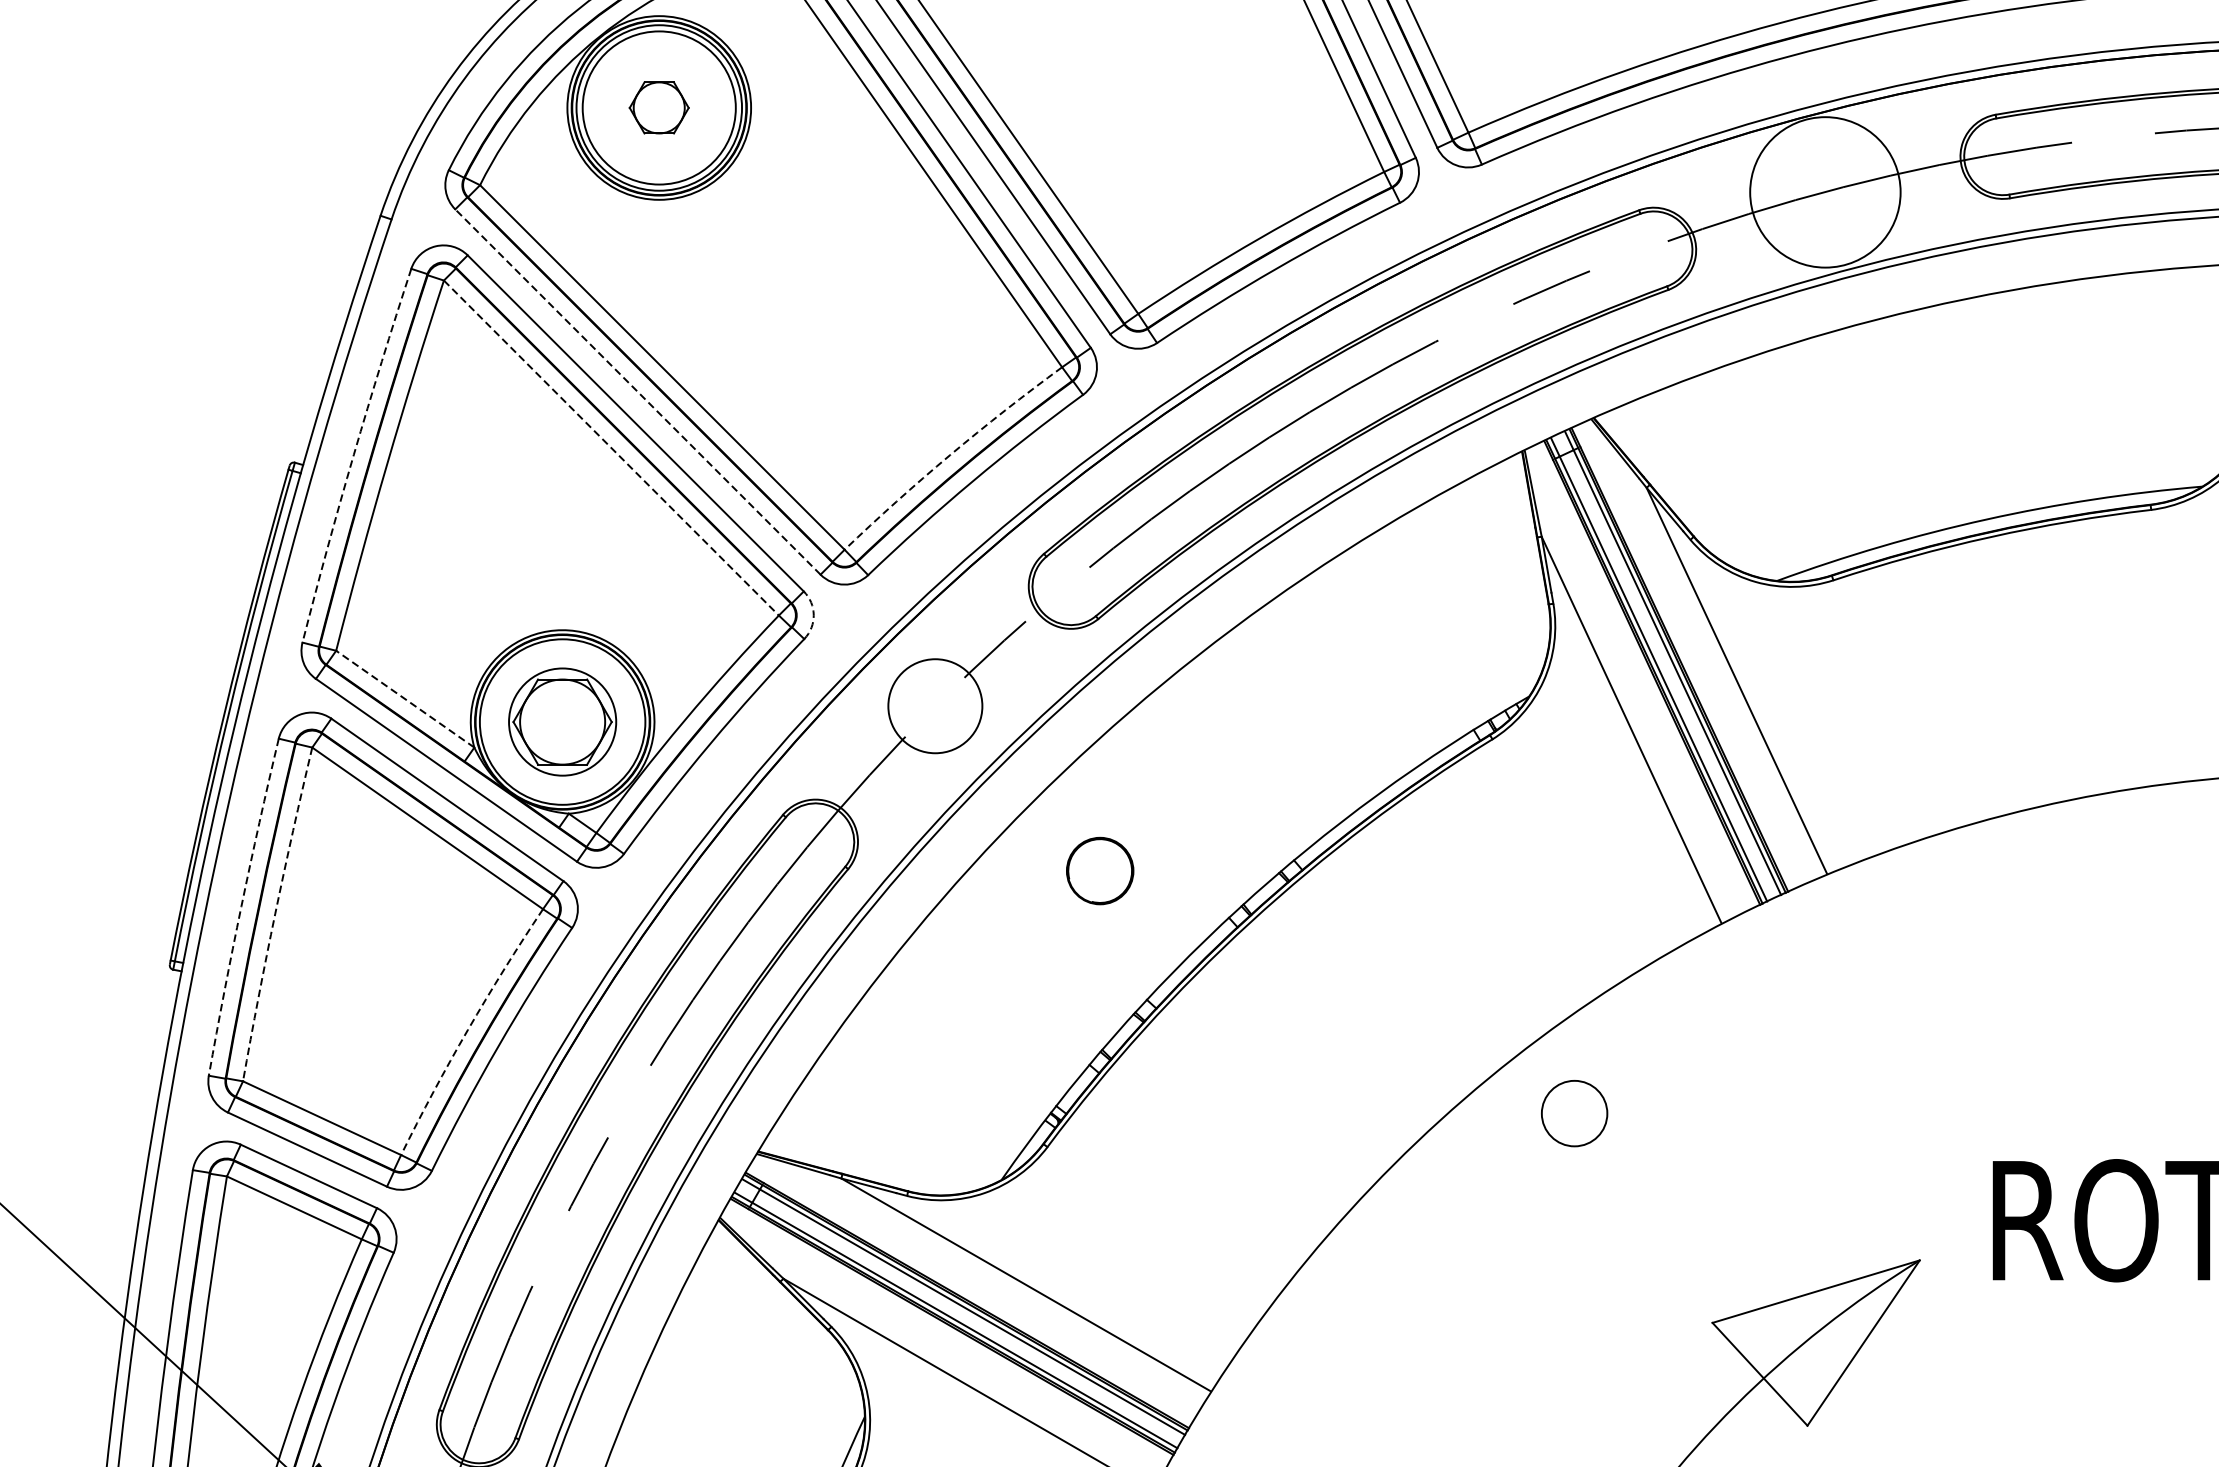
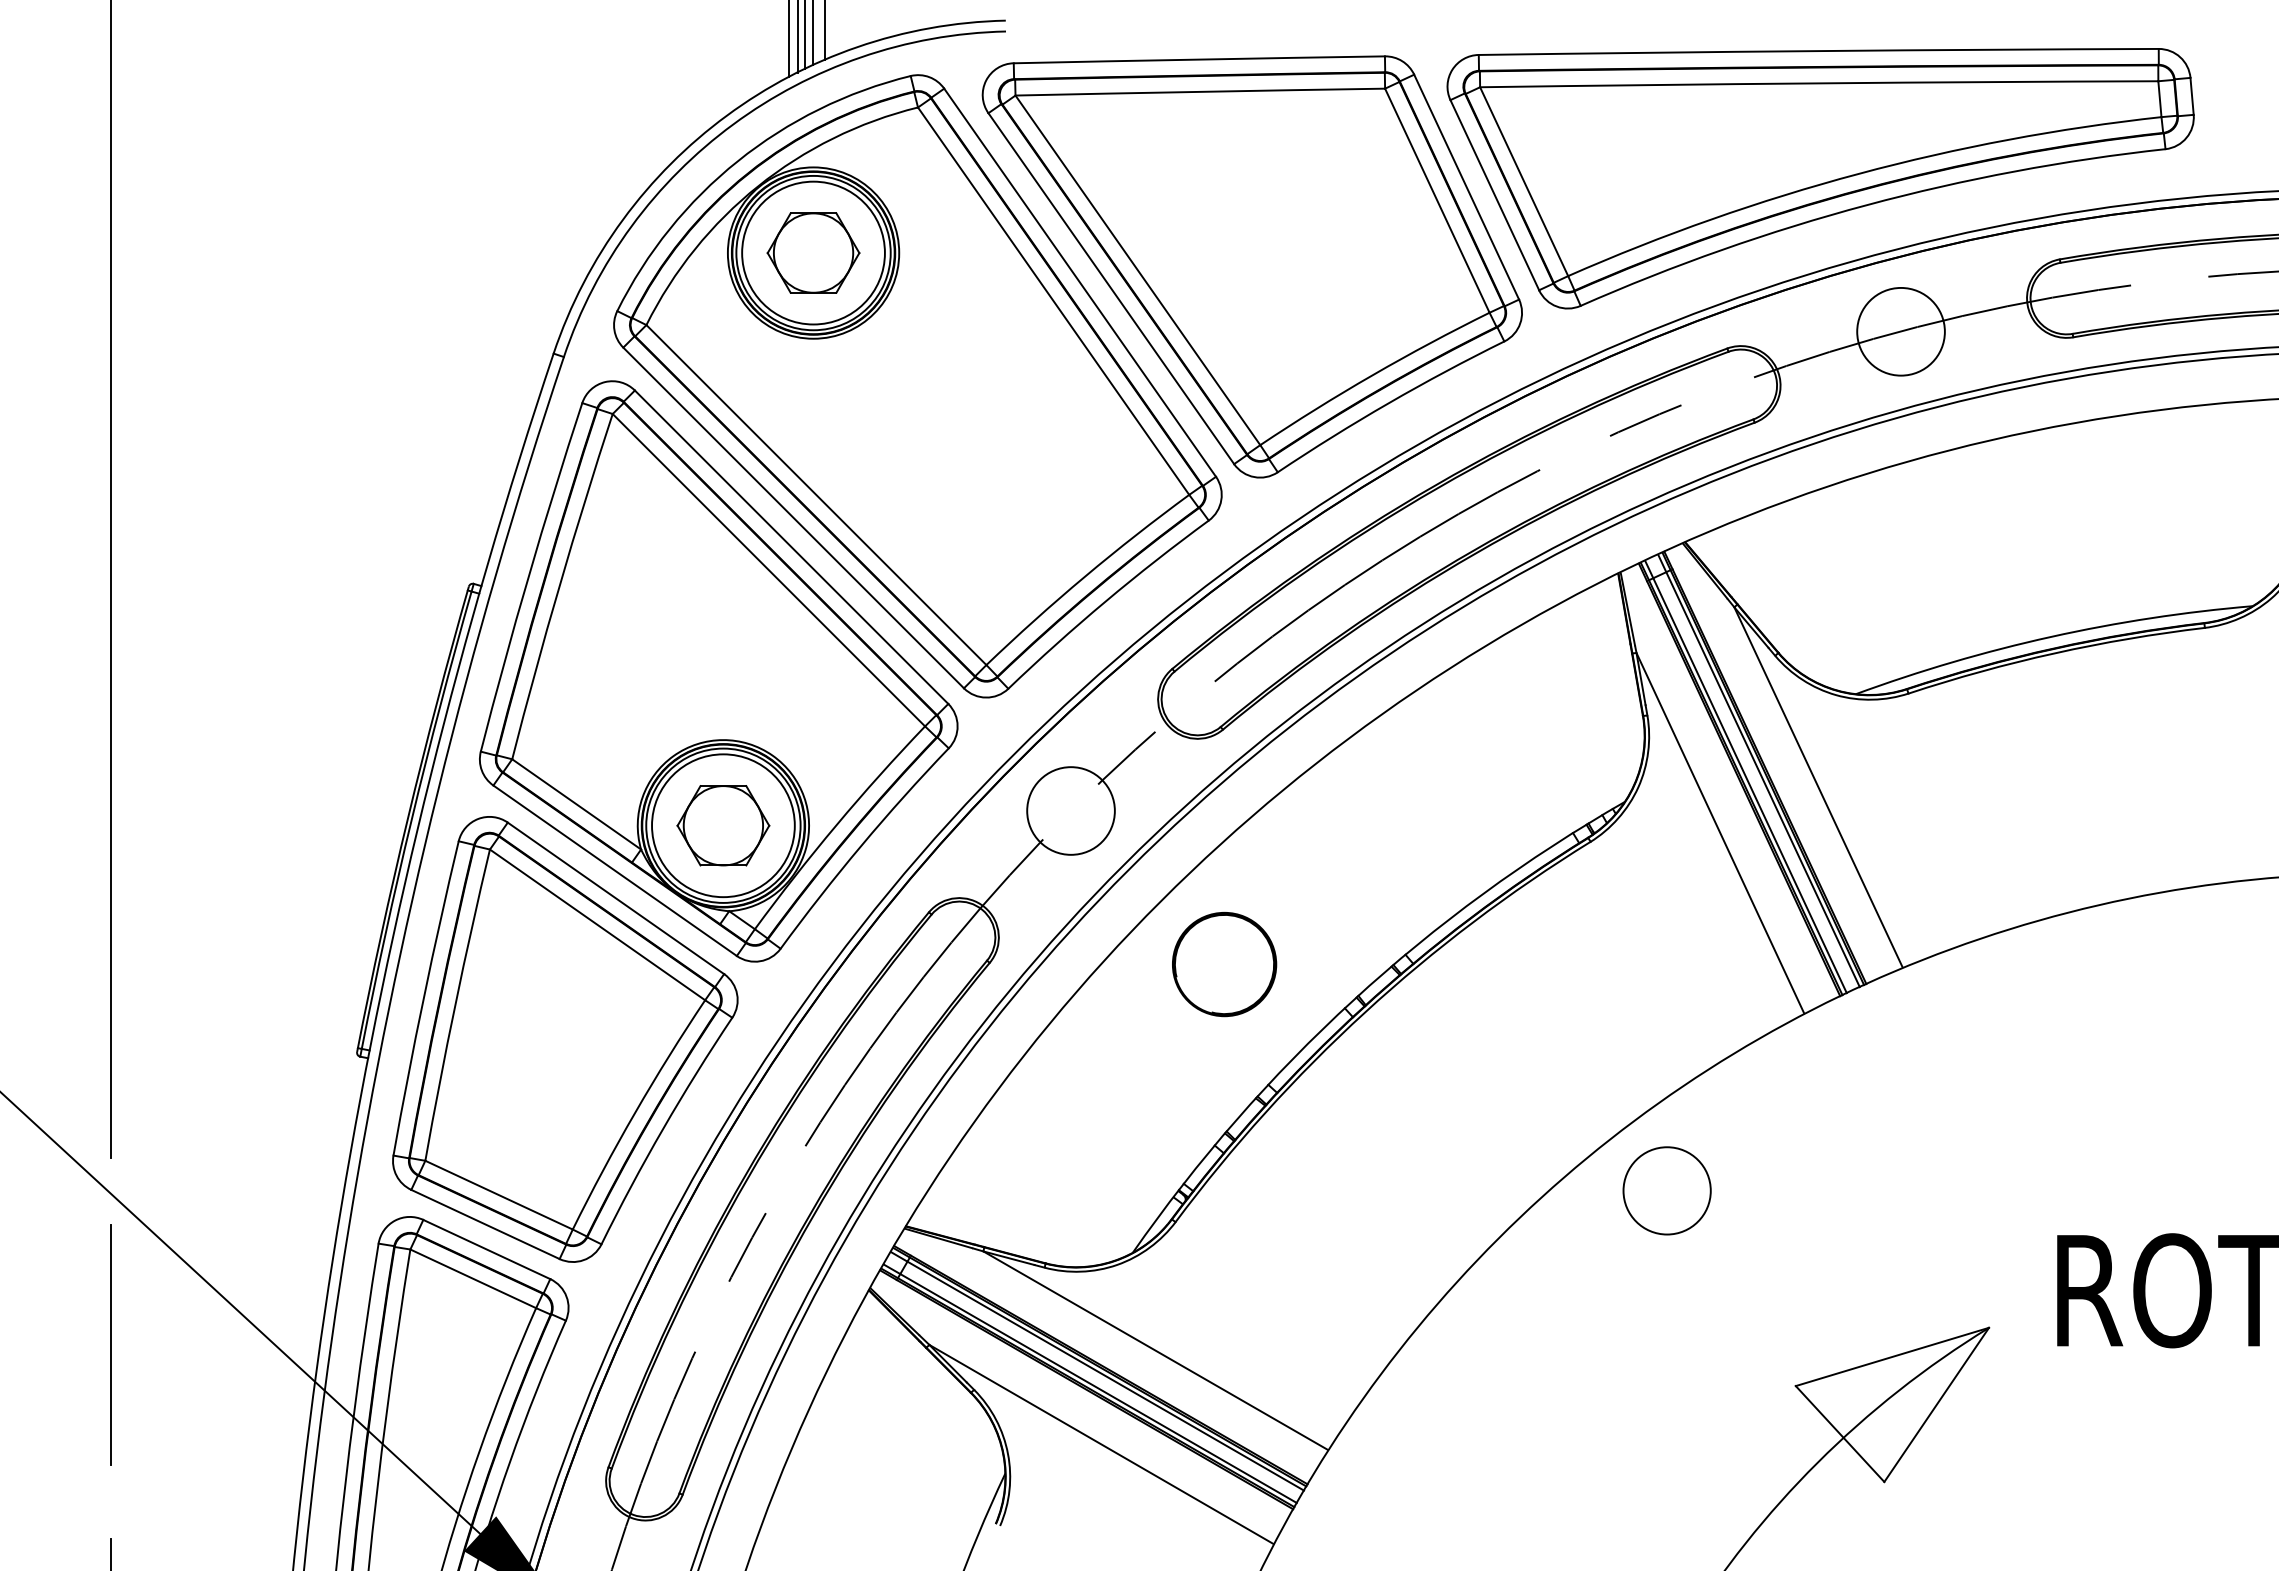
part: (659, 107) -> (813, 252), size x1.67
circle: (1824, 192) -> (1900, 331), size x0.62
line: (637, 391) -> (793, 517), dashed -> solid
line: (610, 448) -> (768, 570), dashed -> solid
arc: (353, 454) -> (528, 576), dashed -> solid
arc: (950, 454) -> (1085, 576), dashed -> solid
arc: (813, 615) -> (957, 726), dashed -> solid
line: (405, 699) -> (576, 804), dashed -> solid
circle: (562, 721) -> (723, 825), size x1.43
part: (1099, 870) -> (1224, 964), size x1.67
arc: (241, 906) -> (423, 997), dashed -> solid
arc: (275, 913) -> (455, 1004), dashed -> solid
arc: (468, 1029) -> (635, 1112), dashed -> solid
circle: (1573, 1113) -> (1666, 1190), size x1.43

